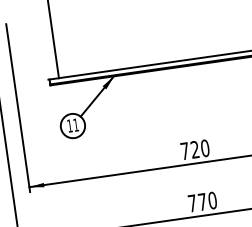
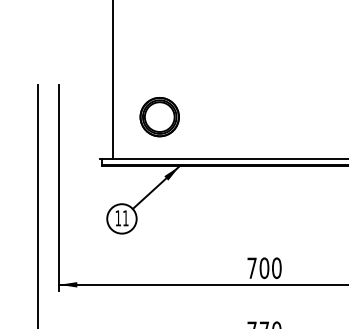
part: (91, 38) -> (159, 117), added
text: (195, 149) -> (264, 268), 720 -> 700

